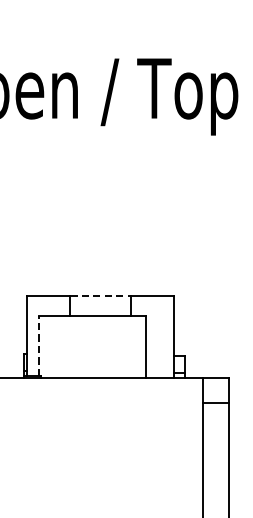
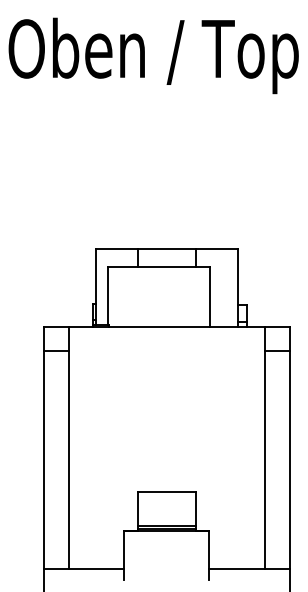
line: (101, 296) -> (167, 248), dashed -> solid
line: (38, 346) -> (107, 296), dashed -> solid

